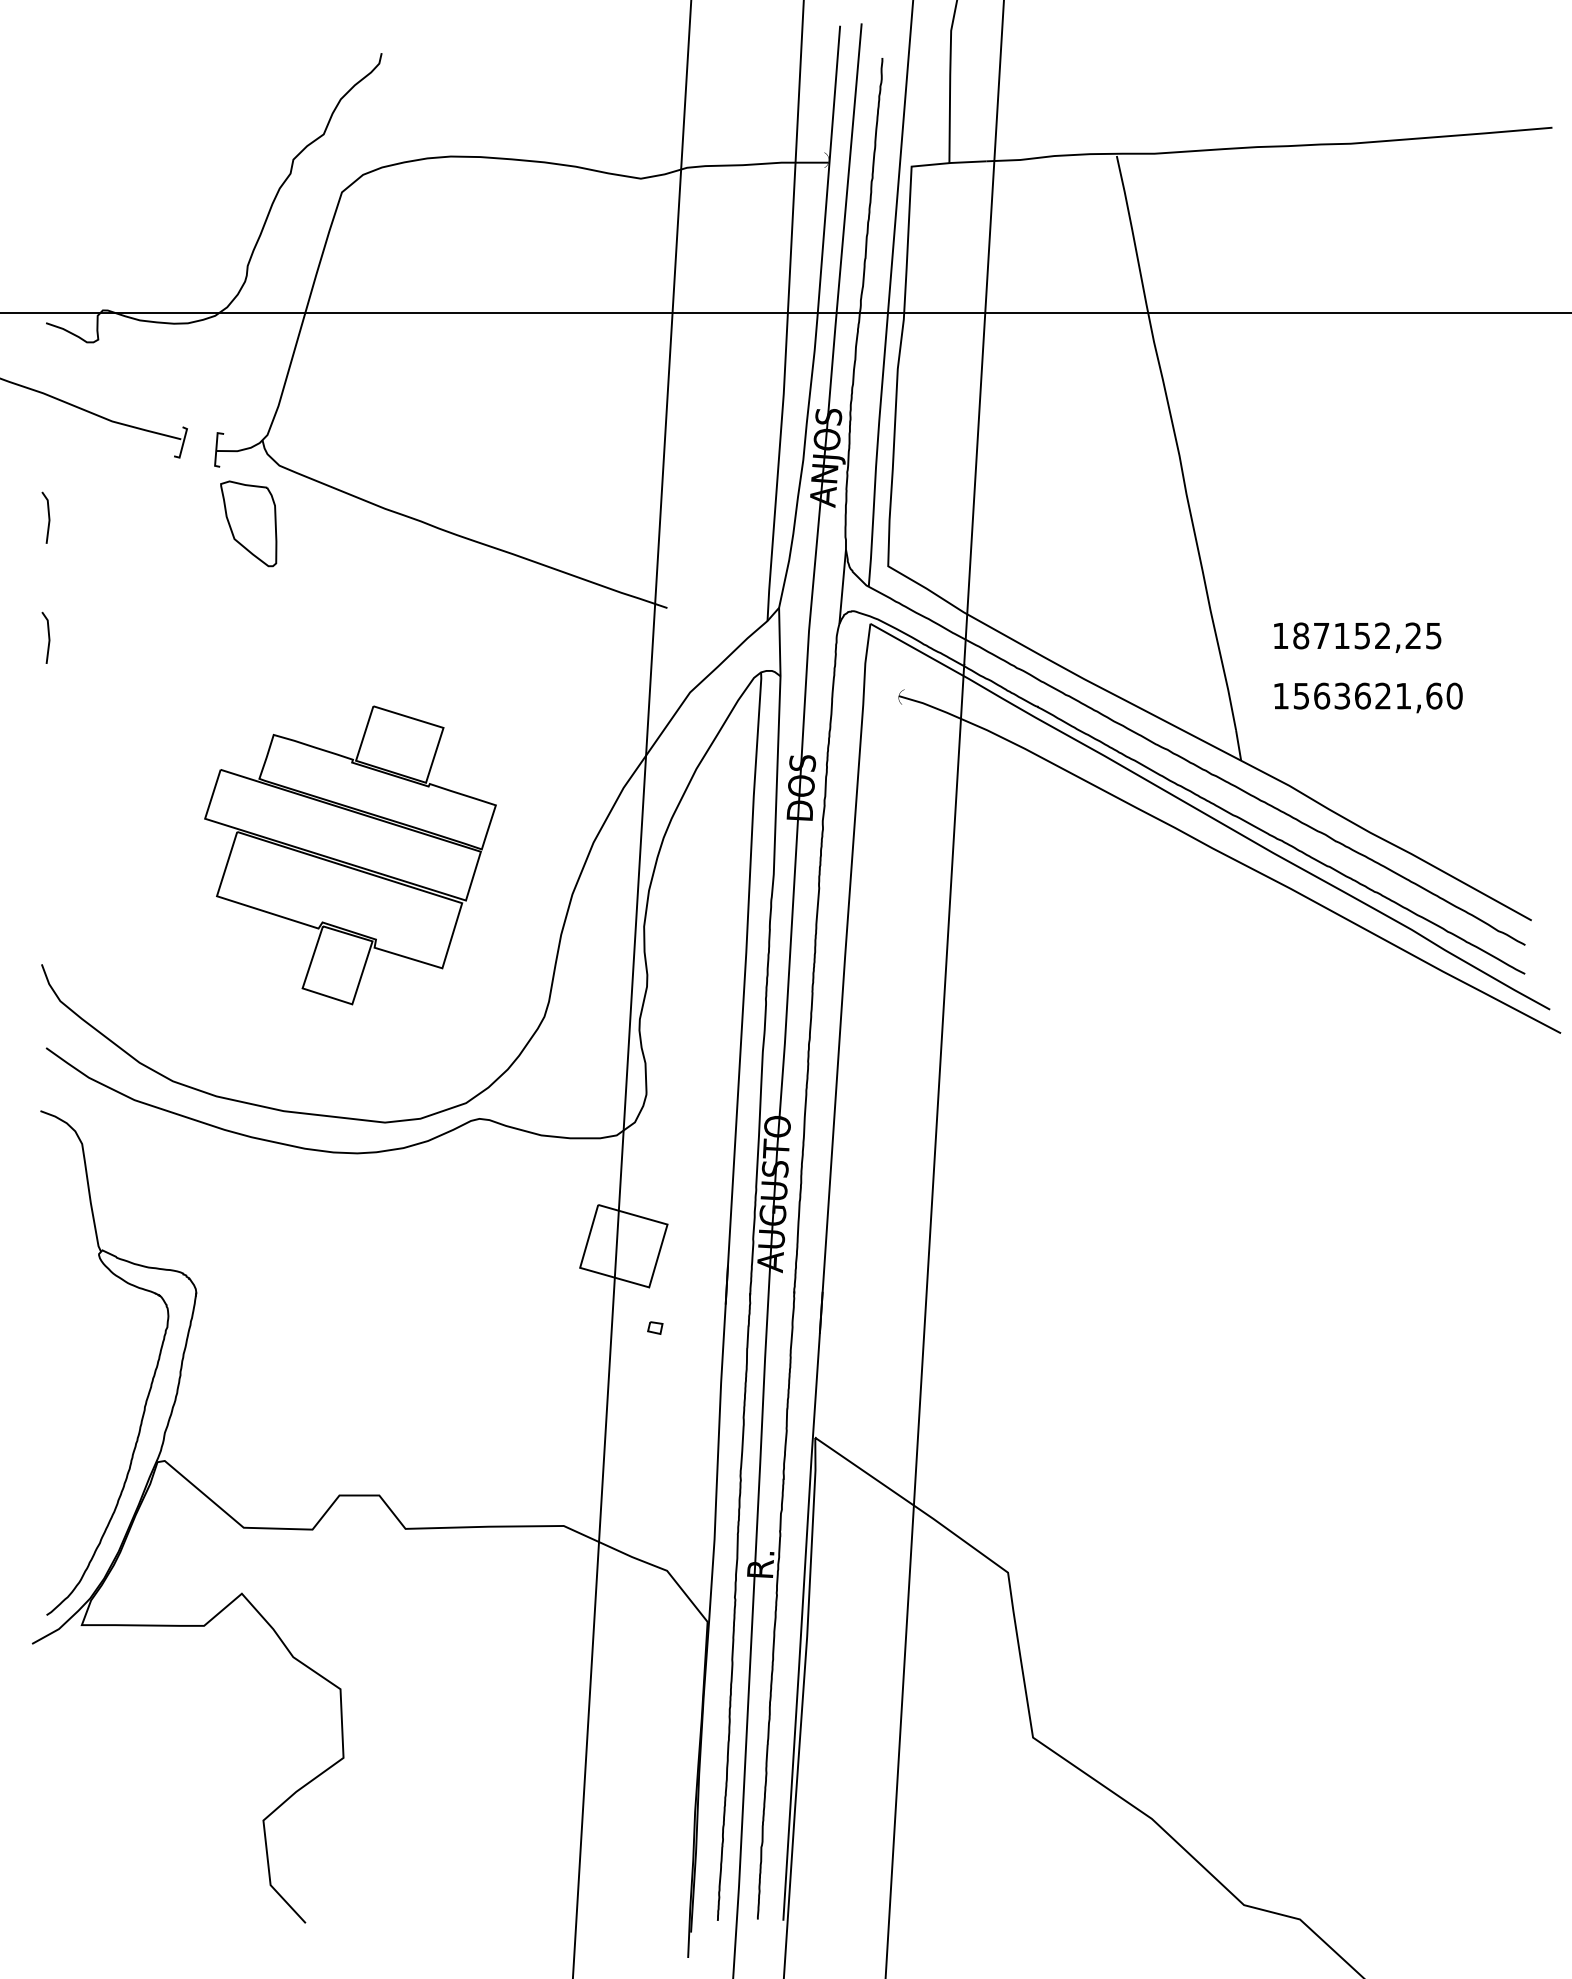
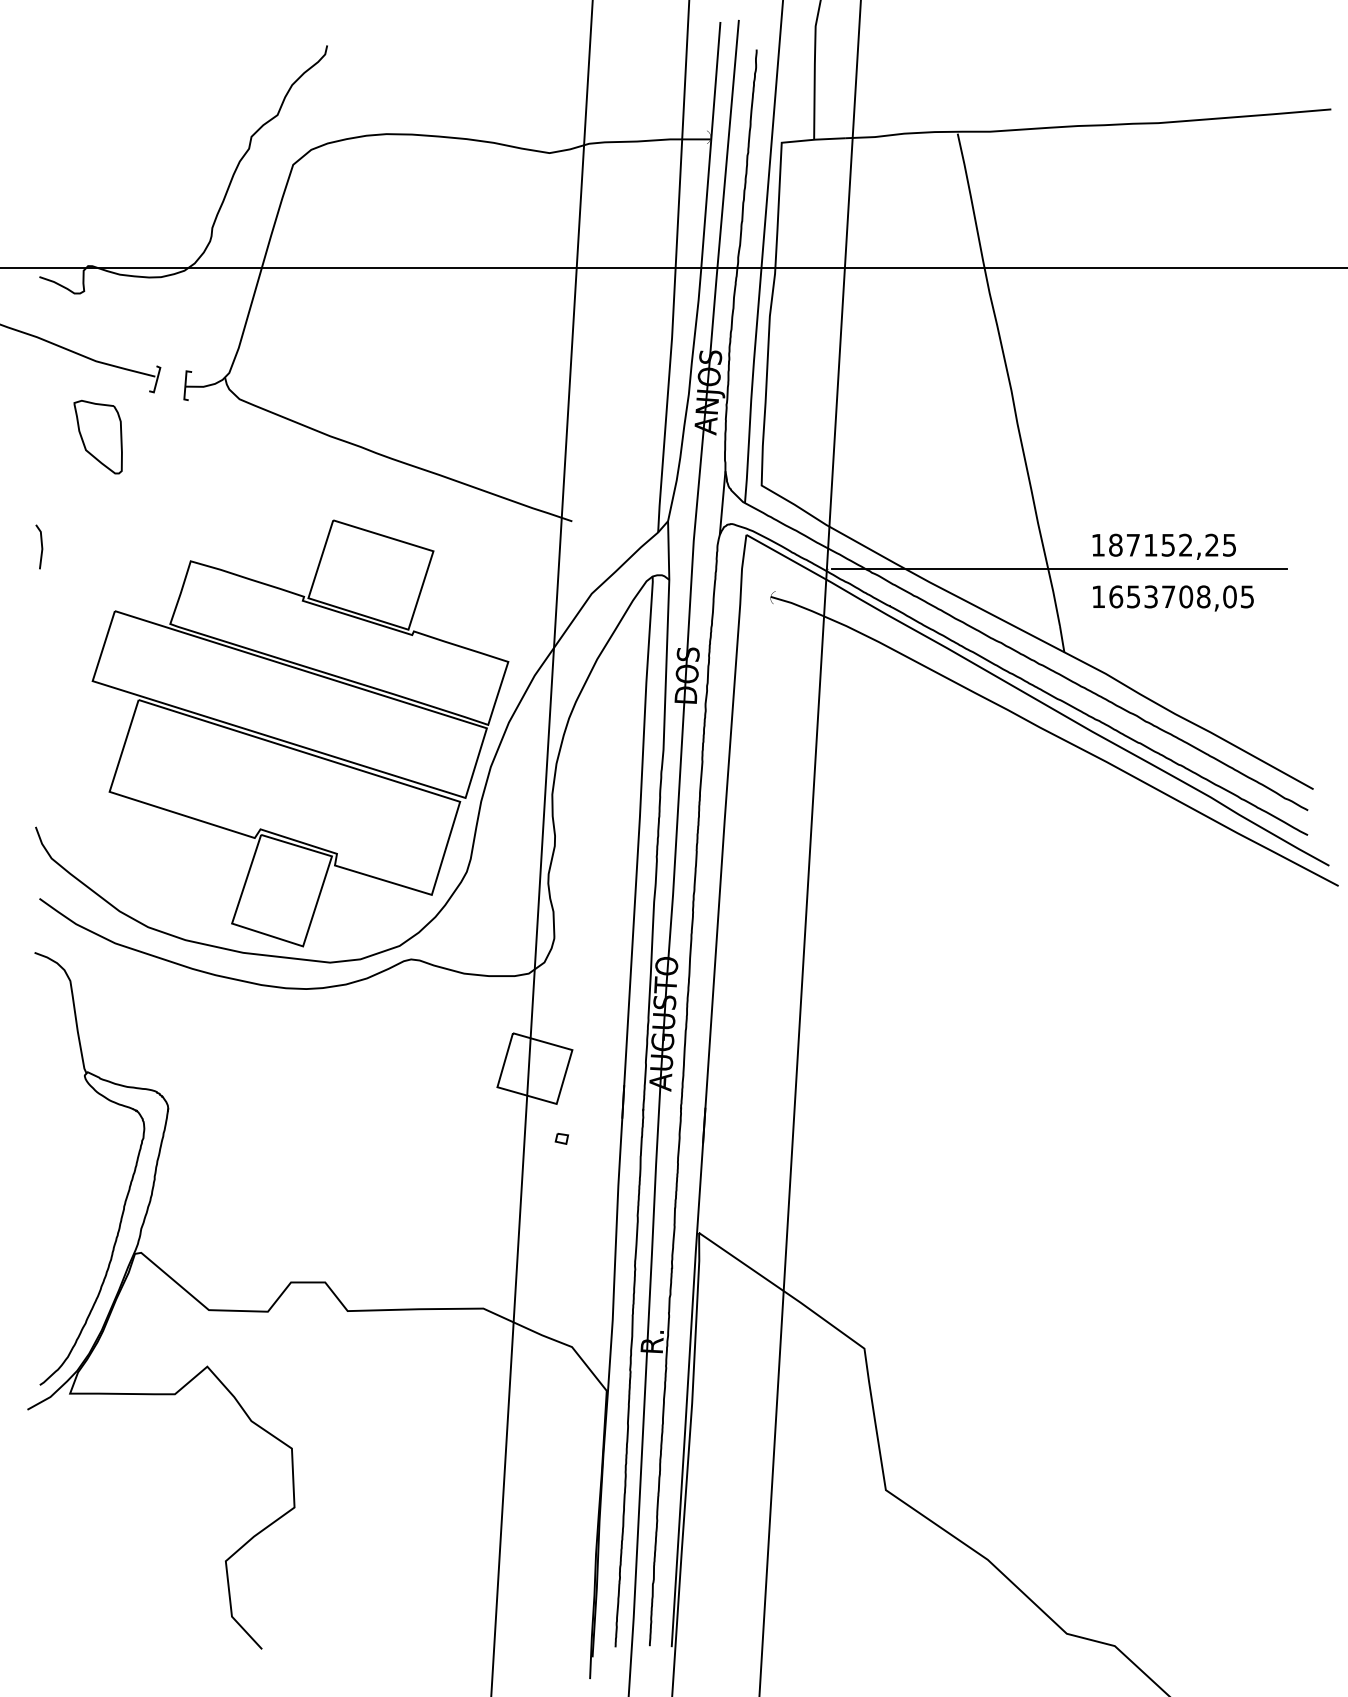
line: (48, 517) -> (41, 443), removed
part: (247, 523) -> (97, 436), moved
line: (1235, 663) -> (1059, 568), added
text: (1377, 695) -> (1181, 596), 1563621,60 -> 1653708,05
part: (350, 855) -> (300, 733), size x1.67

